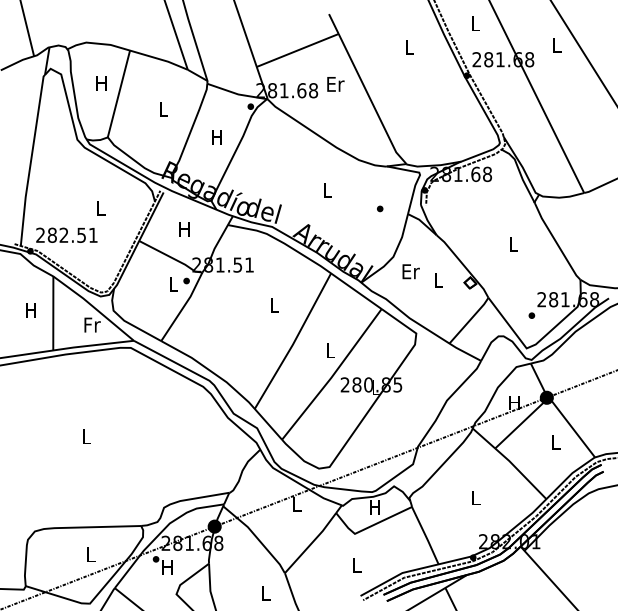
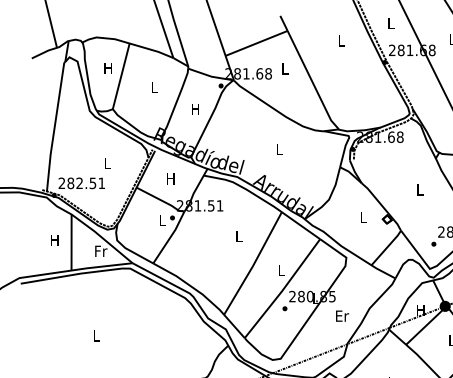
text: (335, 84) -> (285, 69), Er -> L
part: (380, 208) -> (285, 308), moved
text: (410, 271) -> (341, 315), moved

